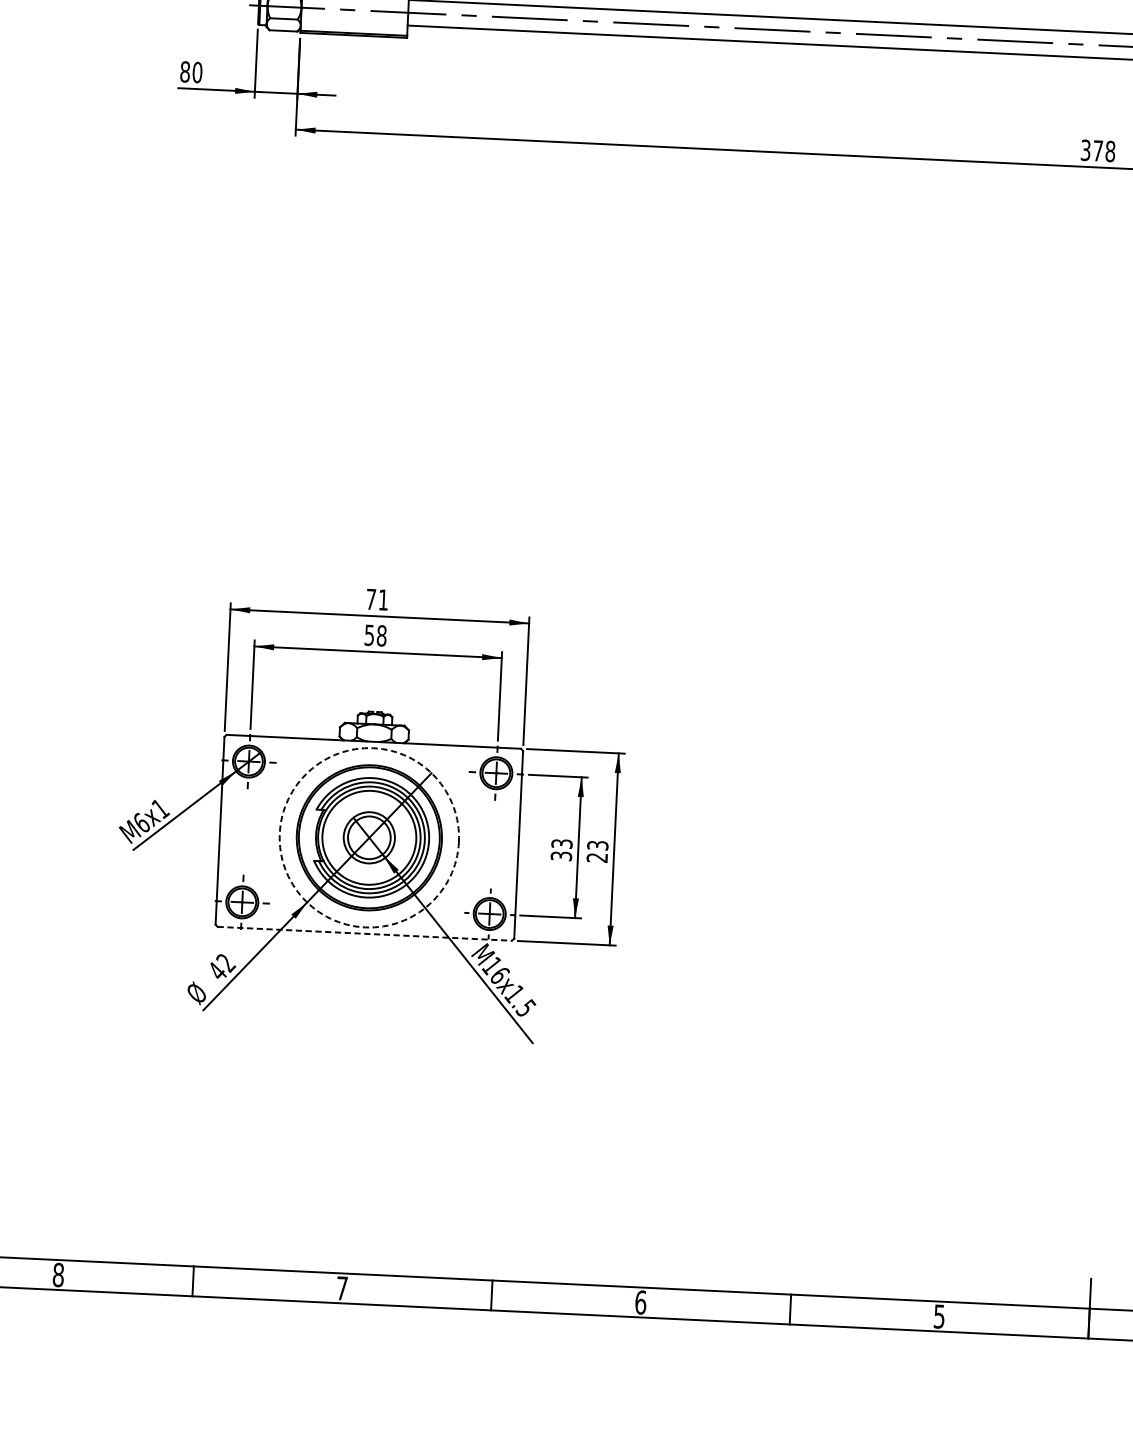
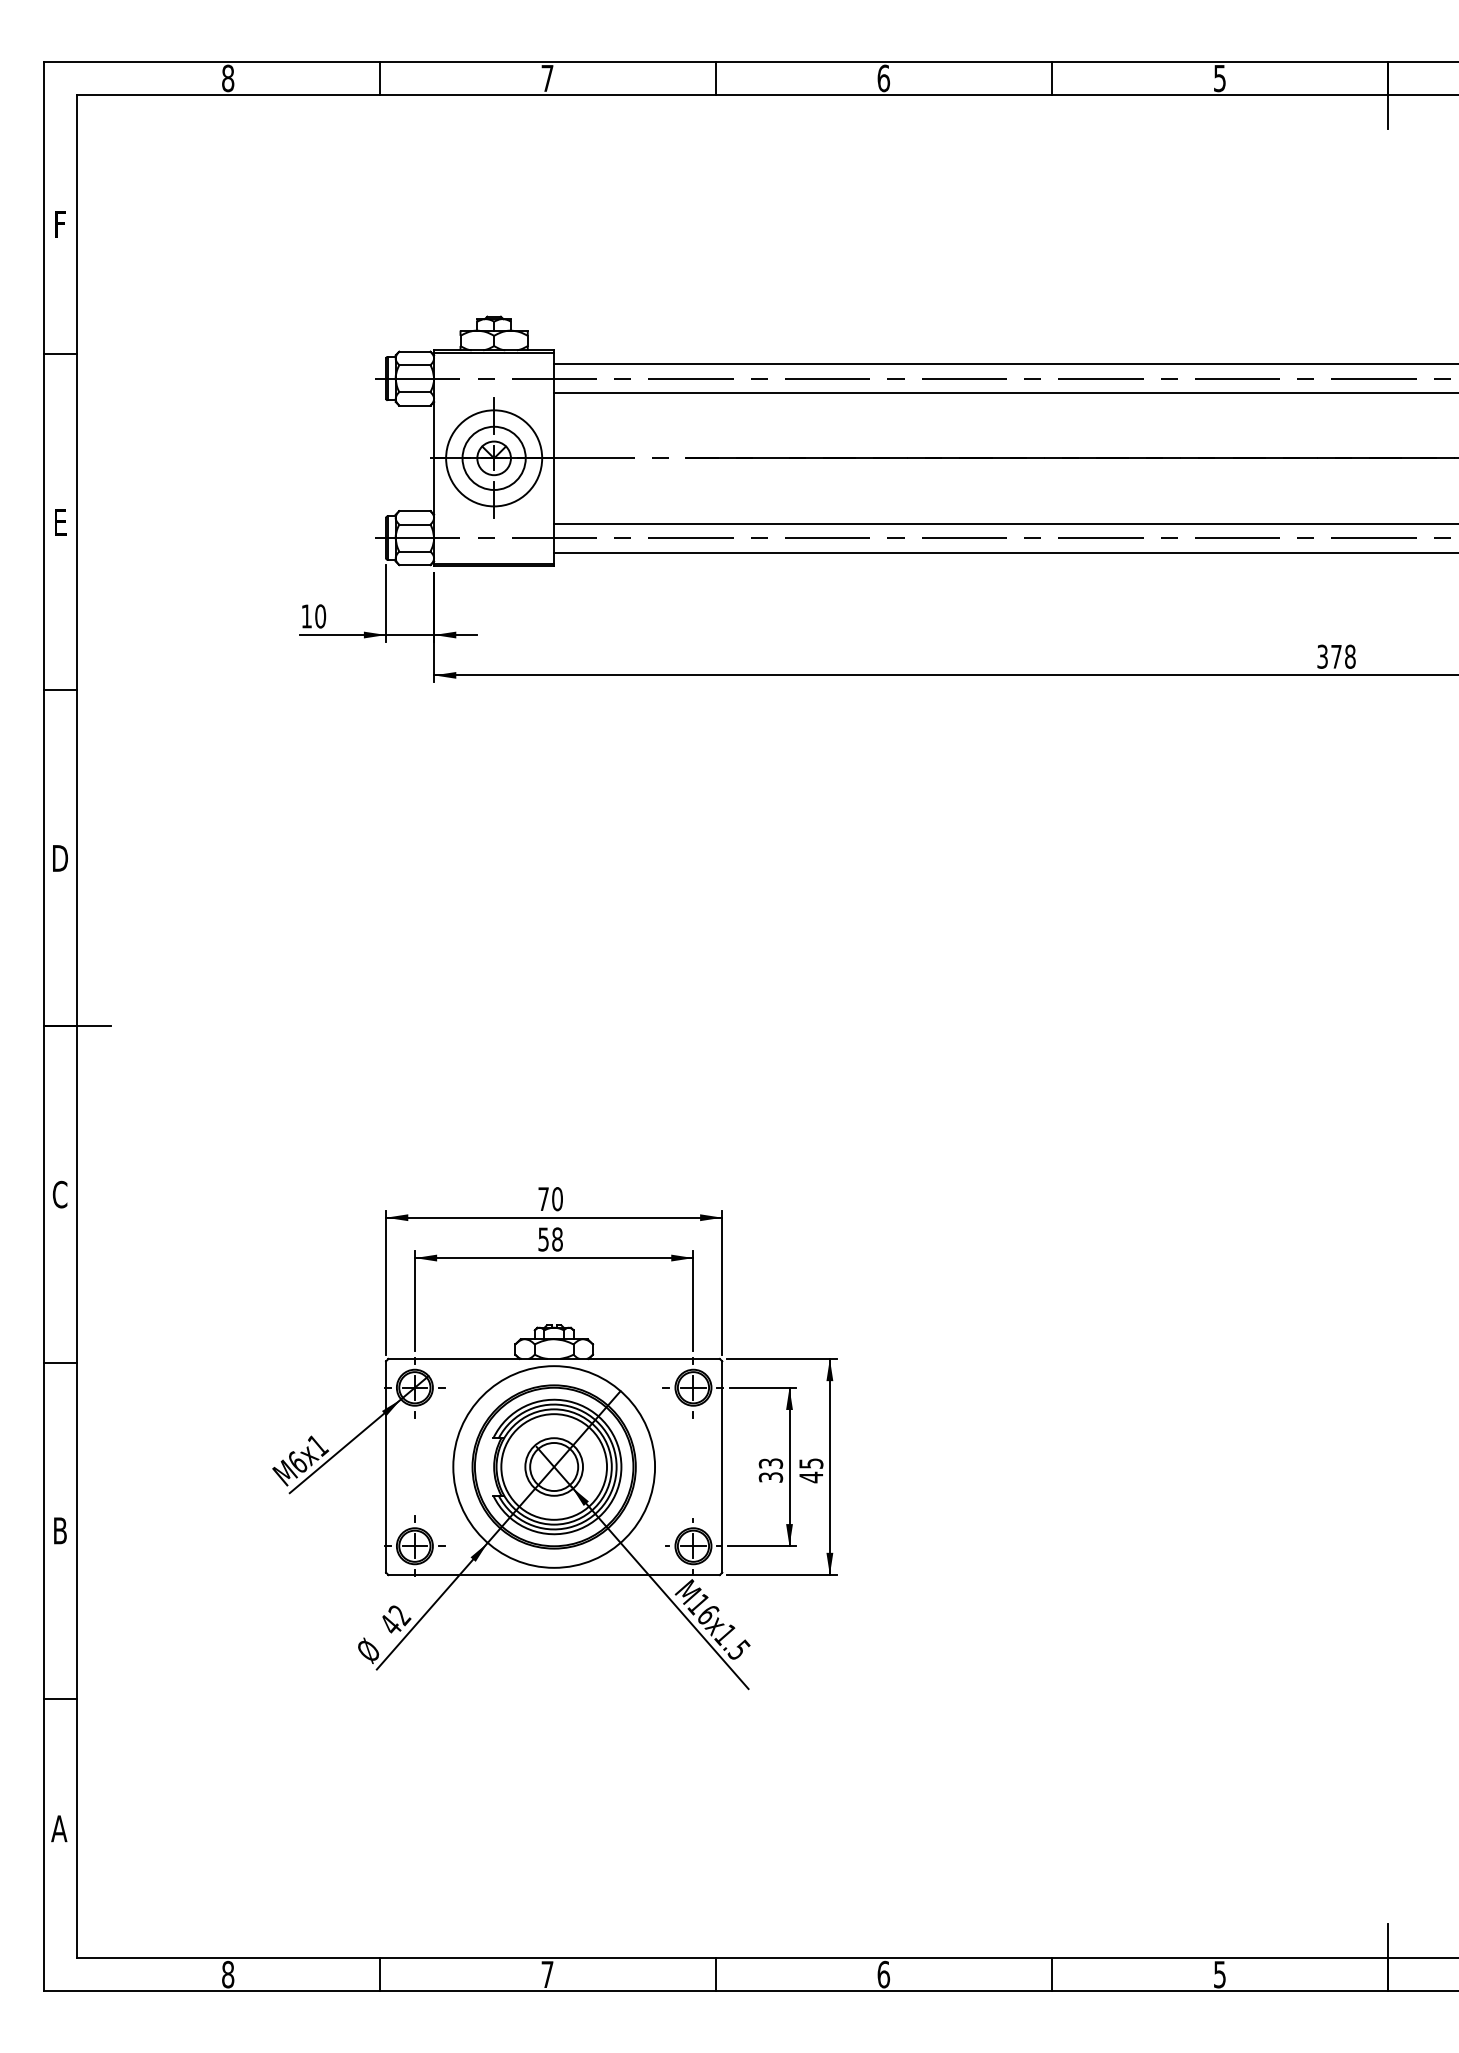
text: (184, 72) -> (306, 616), 80 -> 10
text: (383, 600) -> (557, 1199), 71 -> 70
circle: (369, 837) -> (554, 1466), dashed -> solid
text: (596, 851) -> (810, 1470), 23 -> 45
line: (365, 934) -> (554, 1575), dashed -> solid

